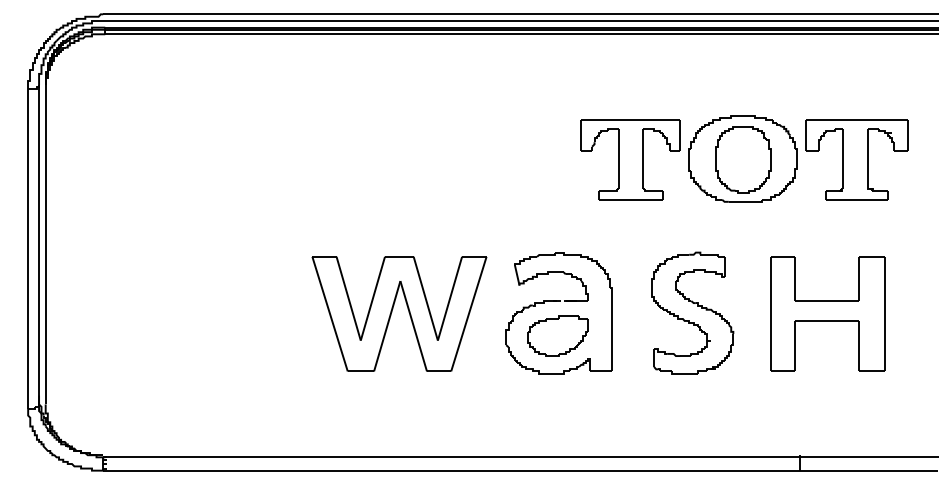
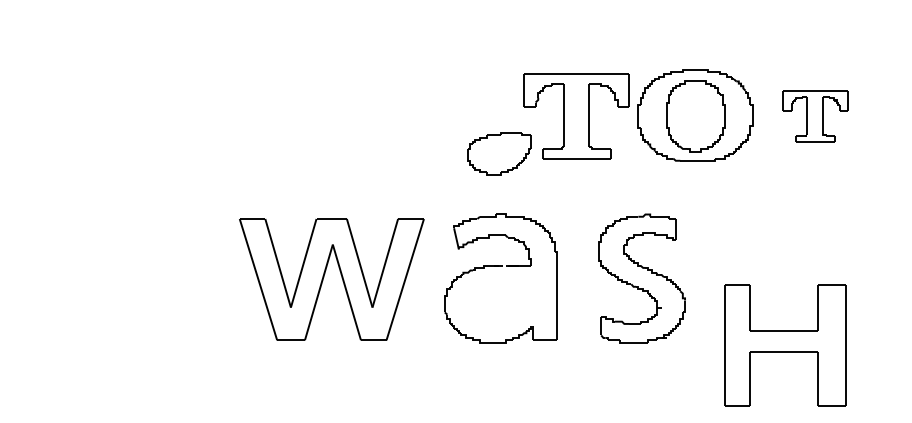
part: (856, 159) -> (815, 115), size x0.6
part: (827, 313) -> (784, 344), moved
part: (557, 335) -> (499, 153), moved

